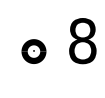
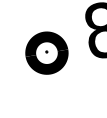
part: (33, 51) -> (46, 53), size x1.43

